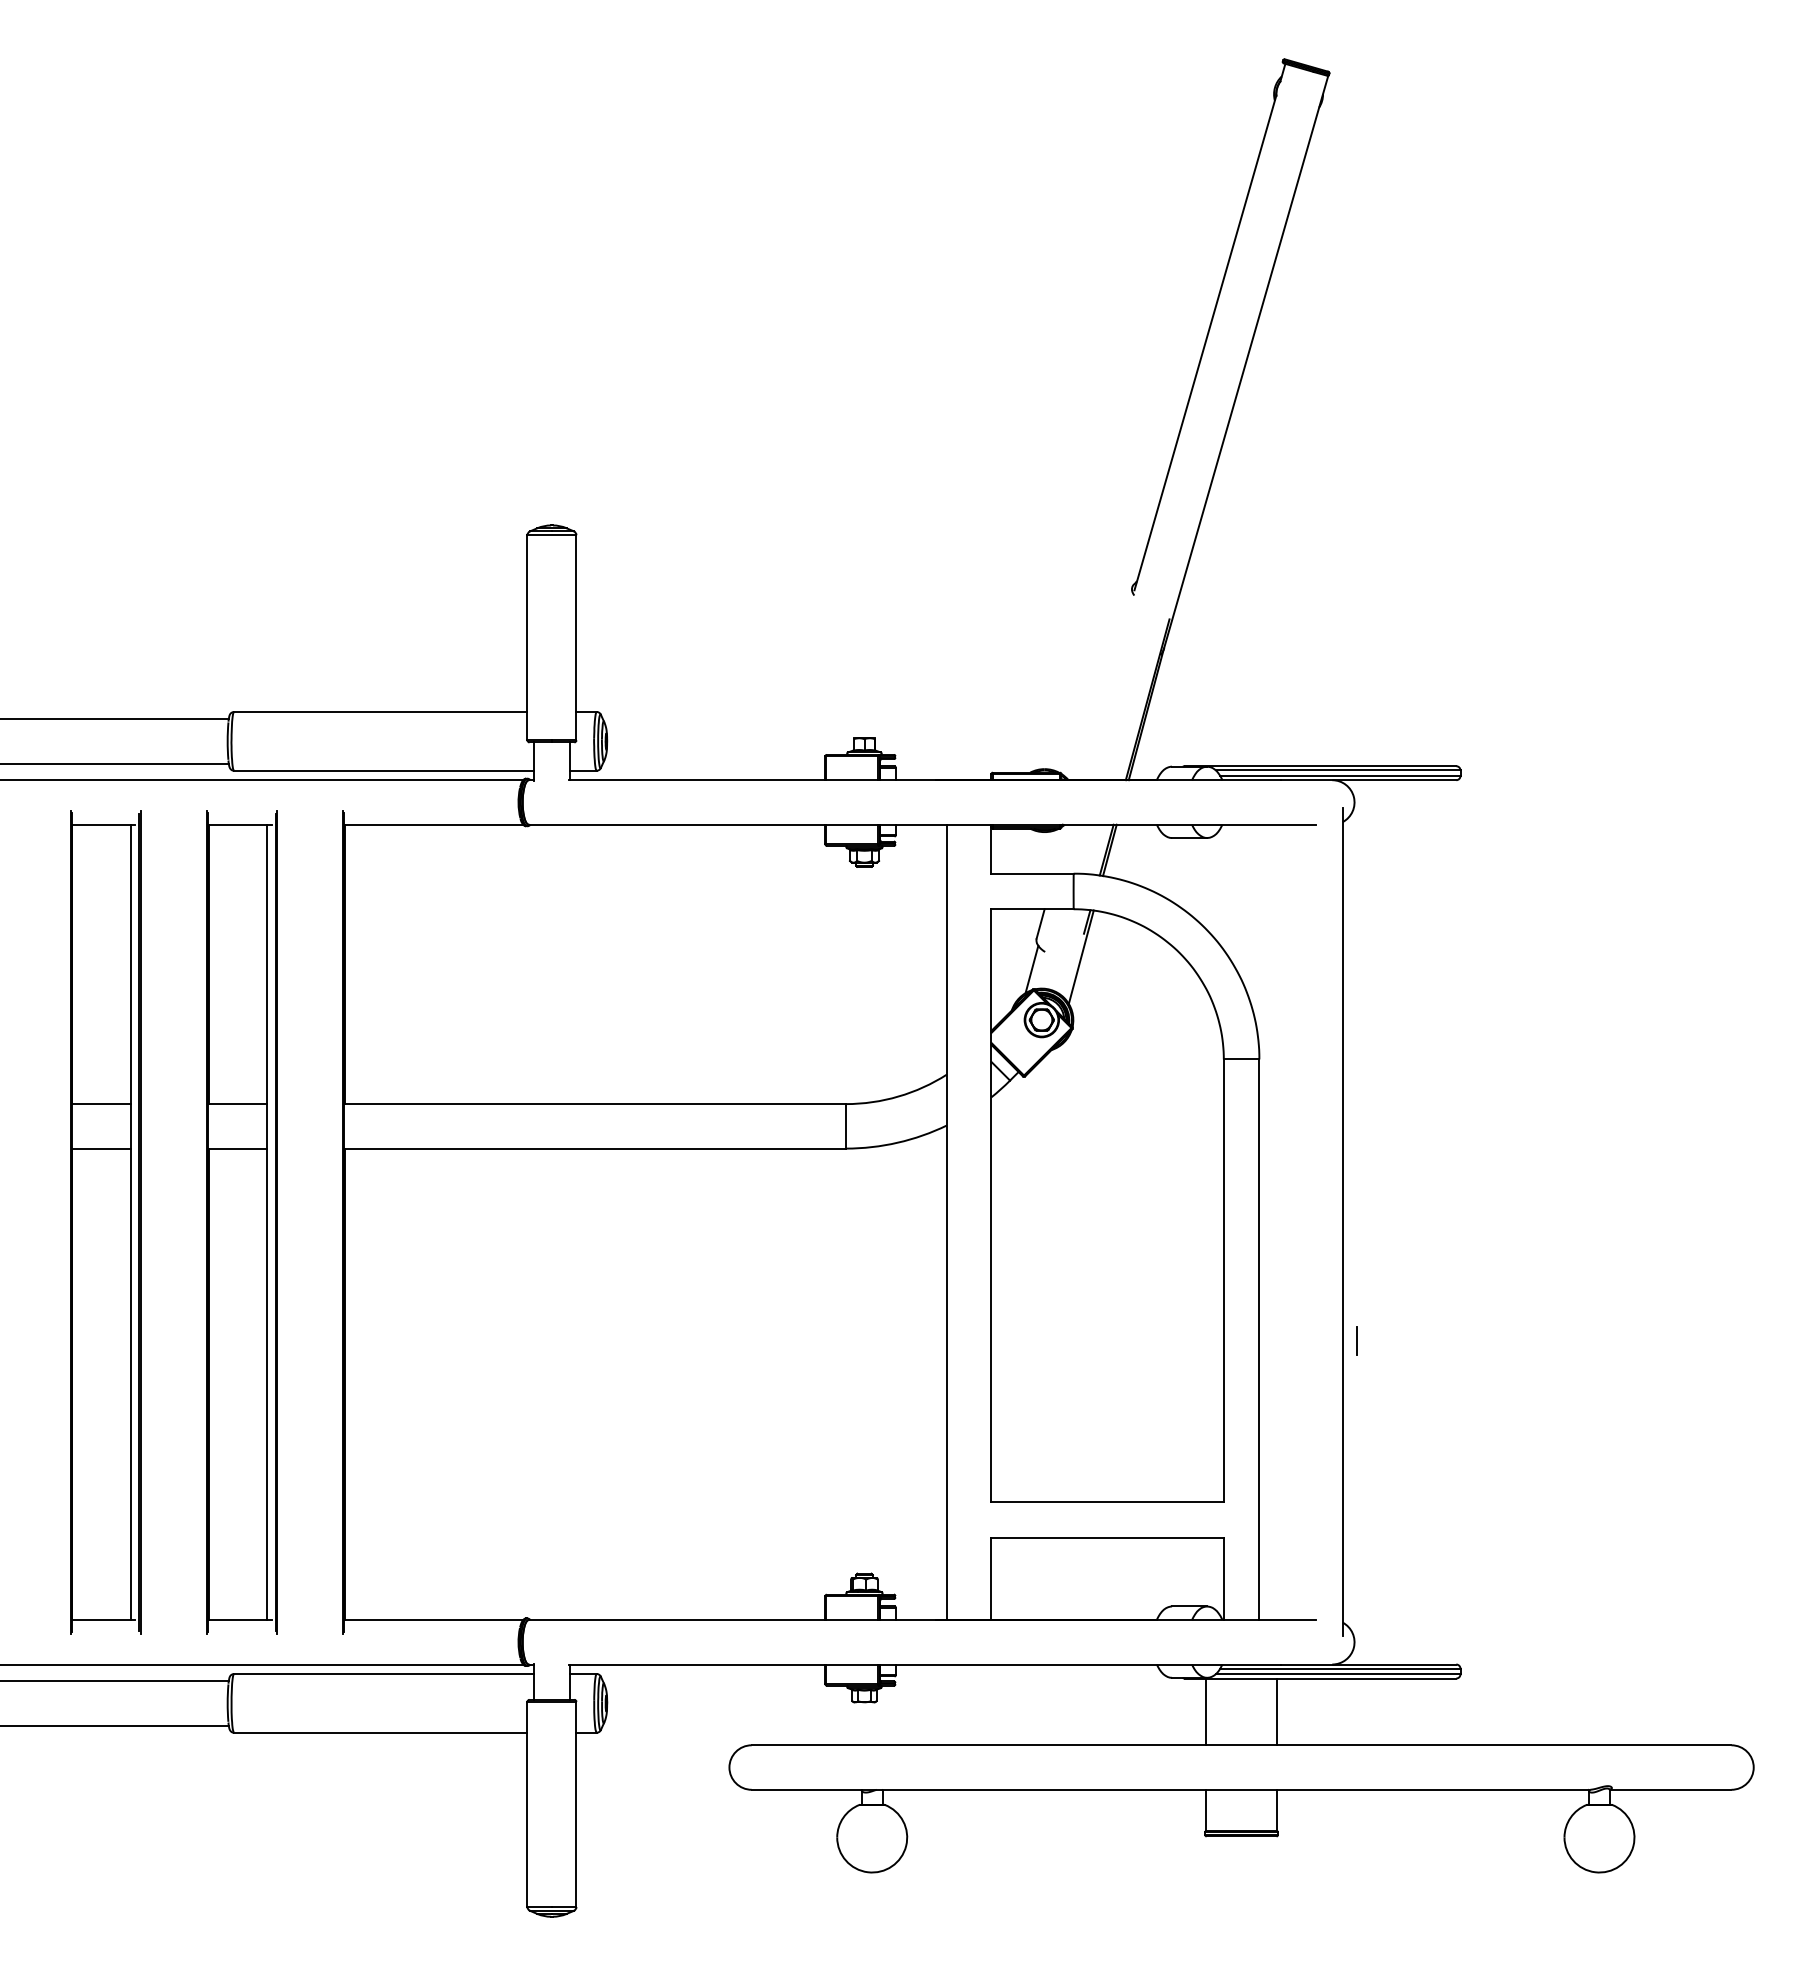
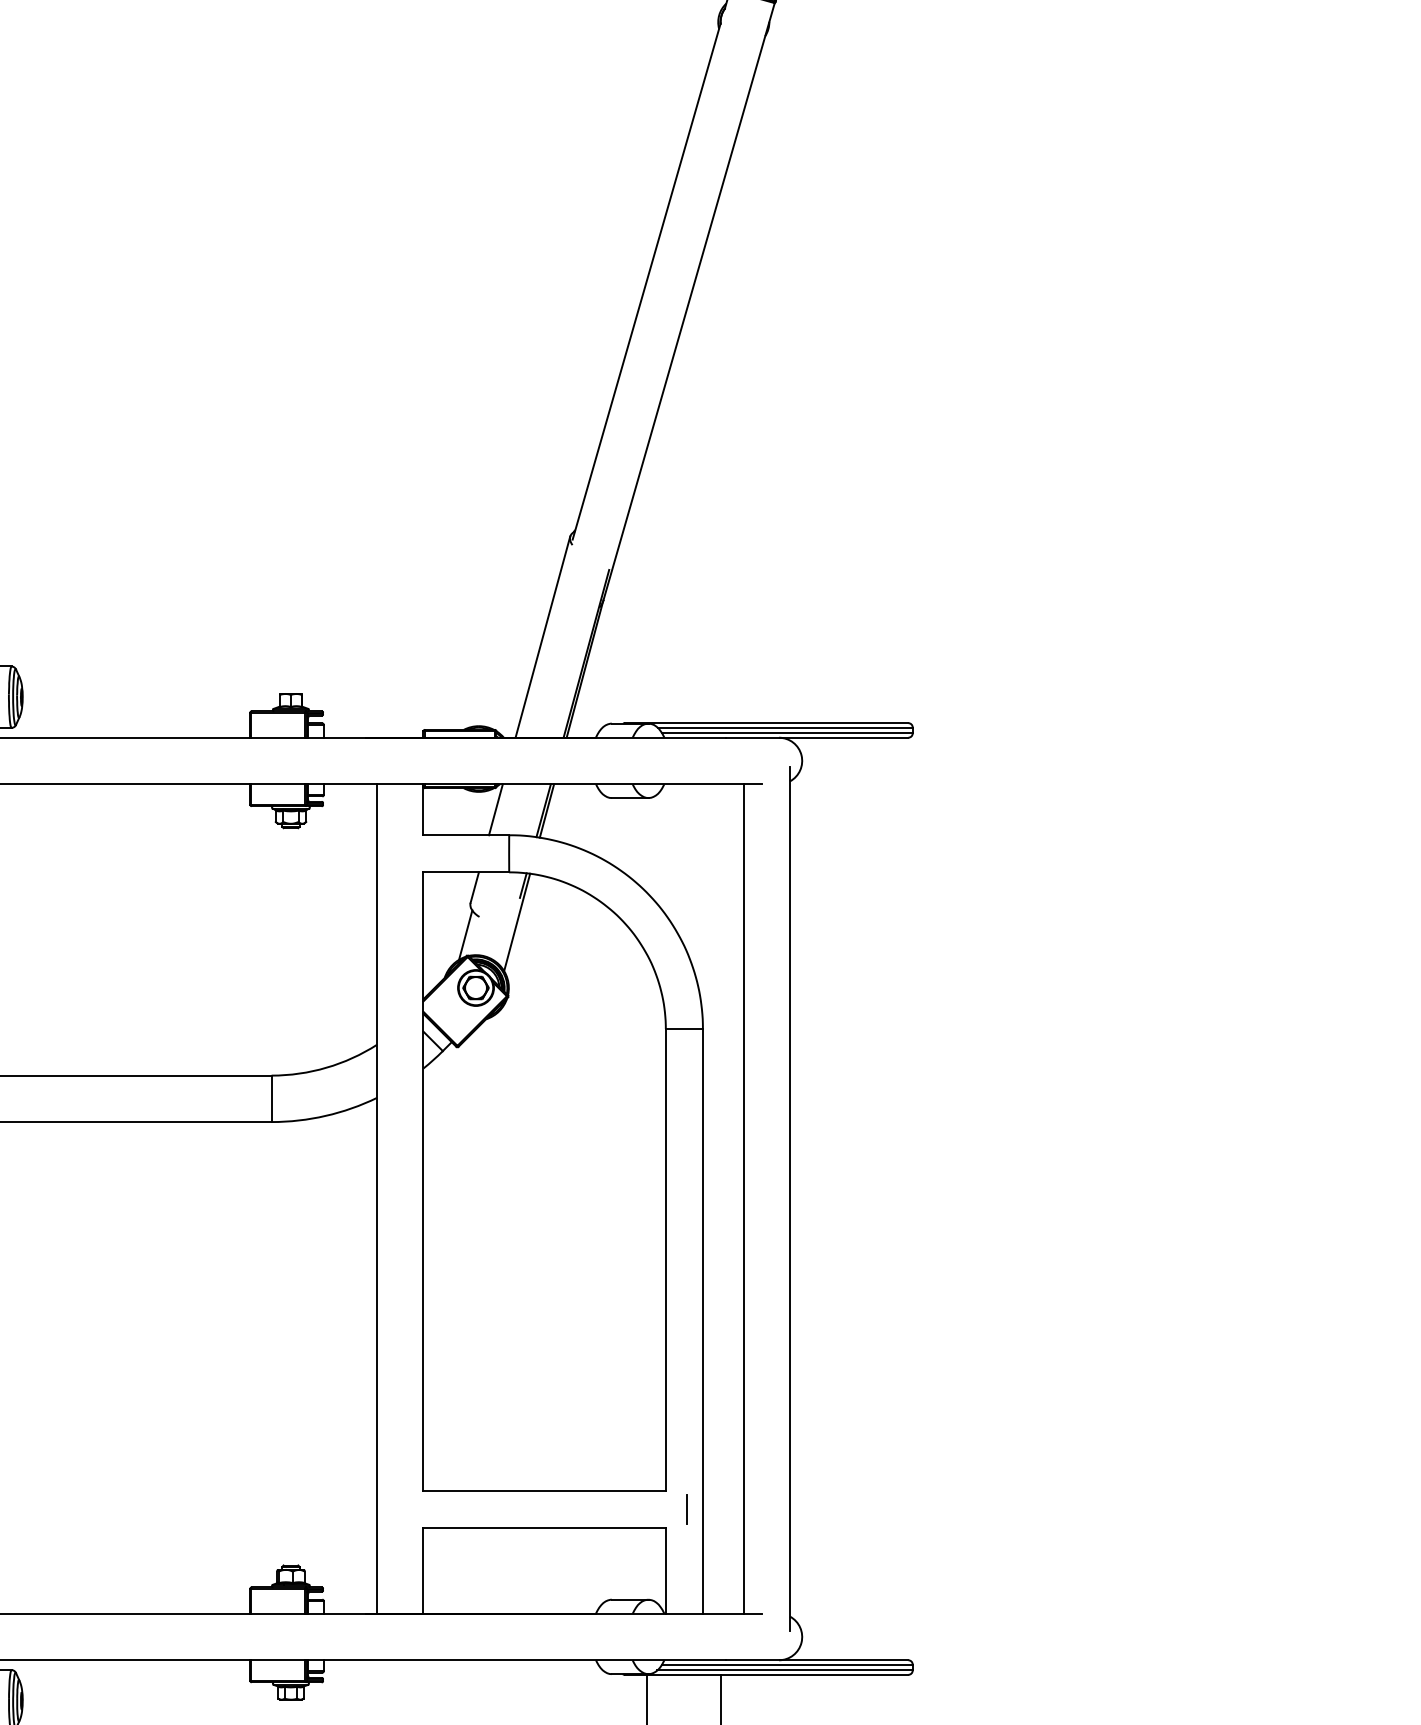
line: (1105, 683) -> (542, 636), added
line: (1060, 848) -> (495, 808), added
line: (1298, 1222) -> (743, 1199), added
line: (1356, 1340) -> (687, 1508), moved

